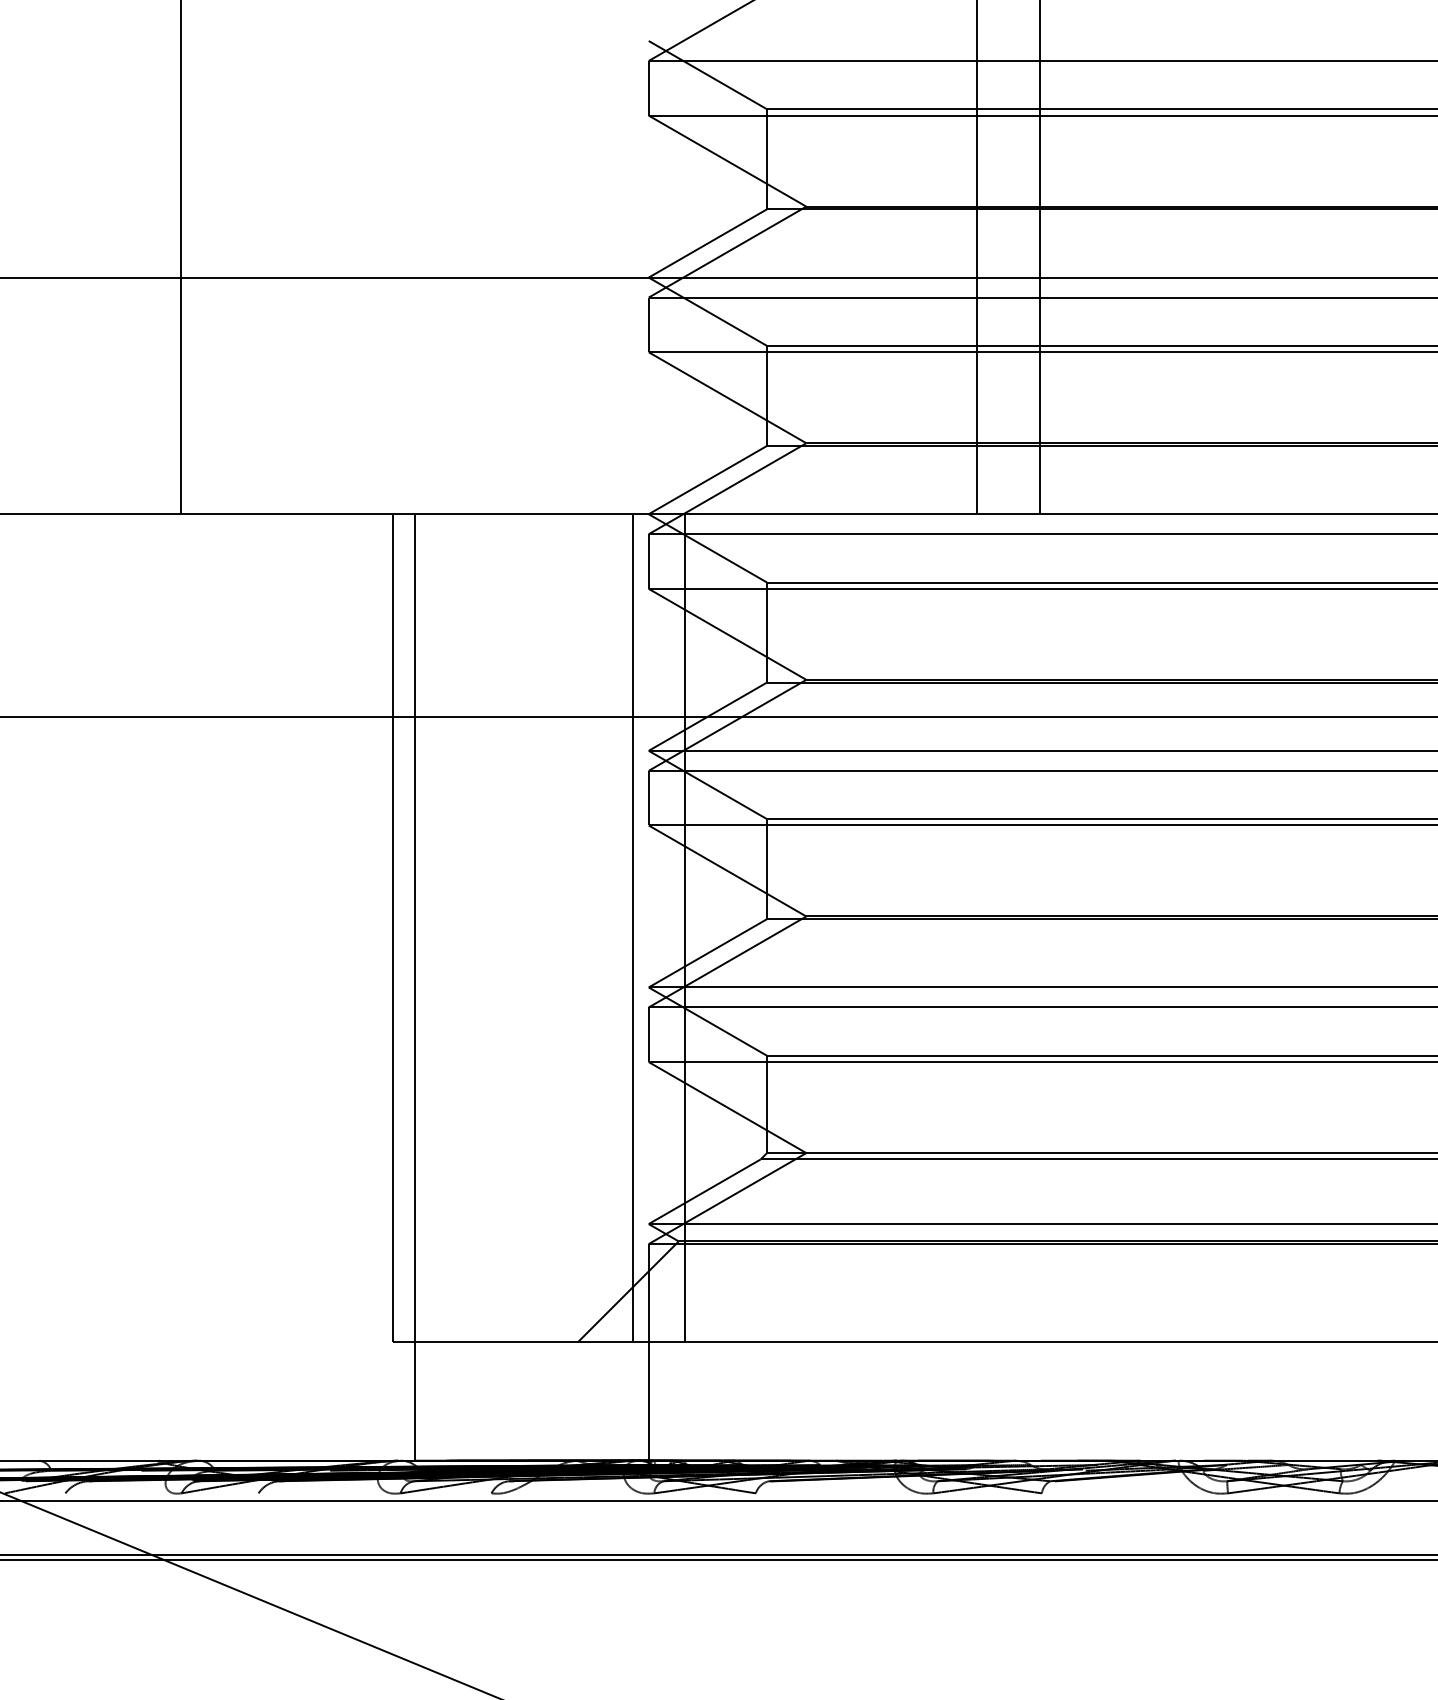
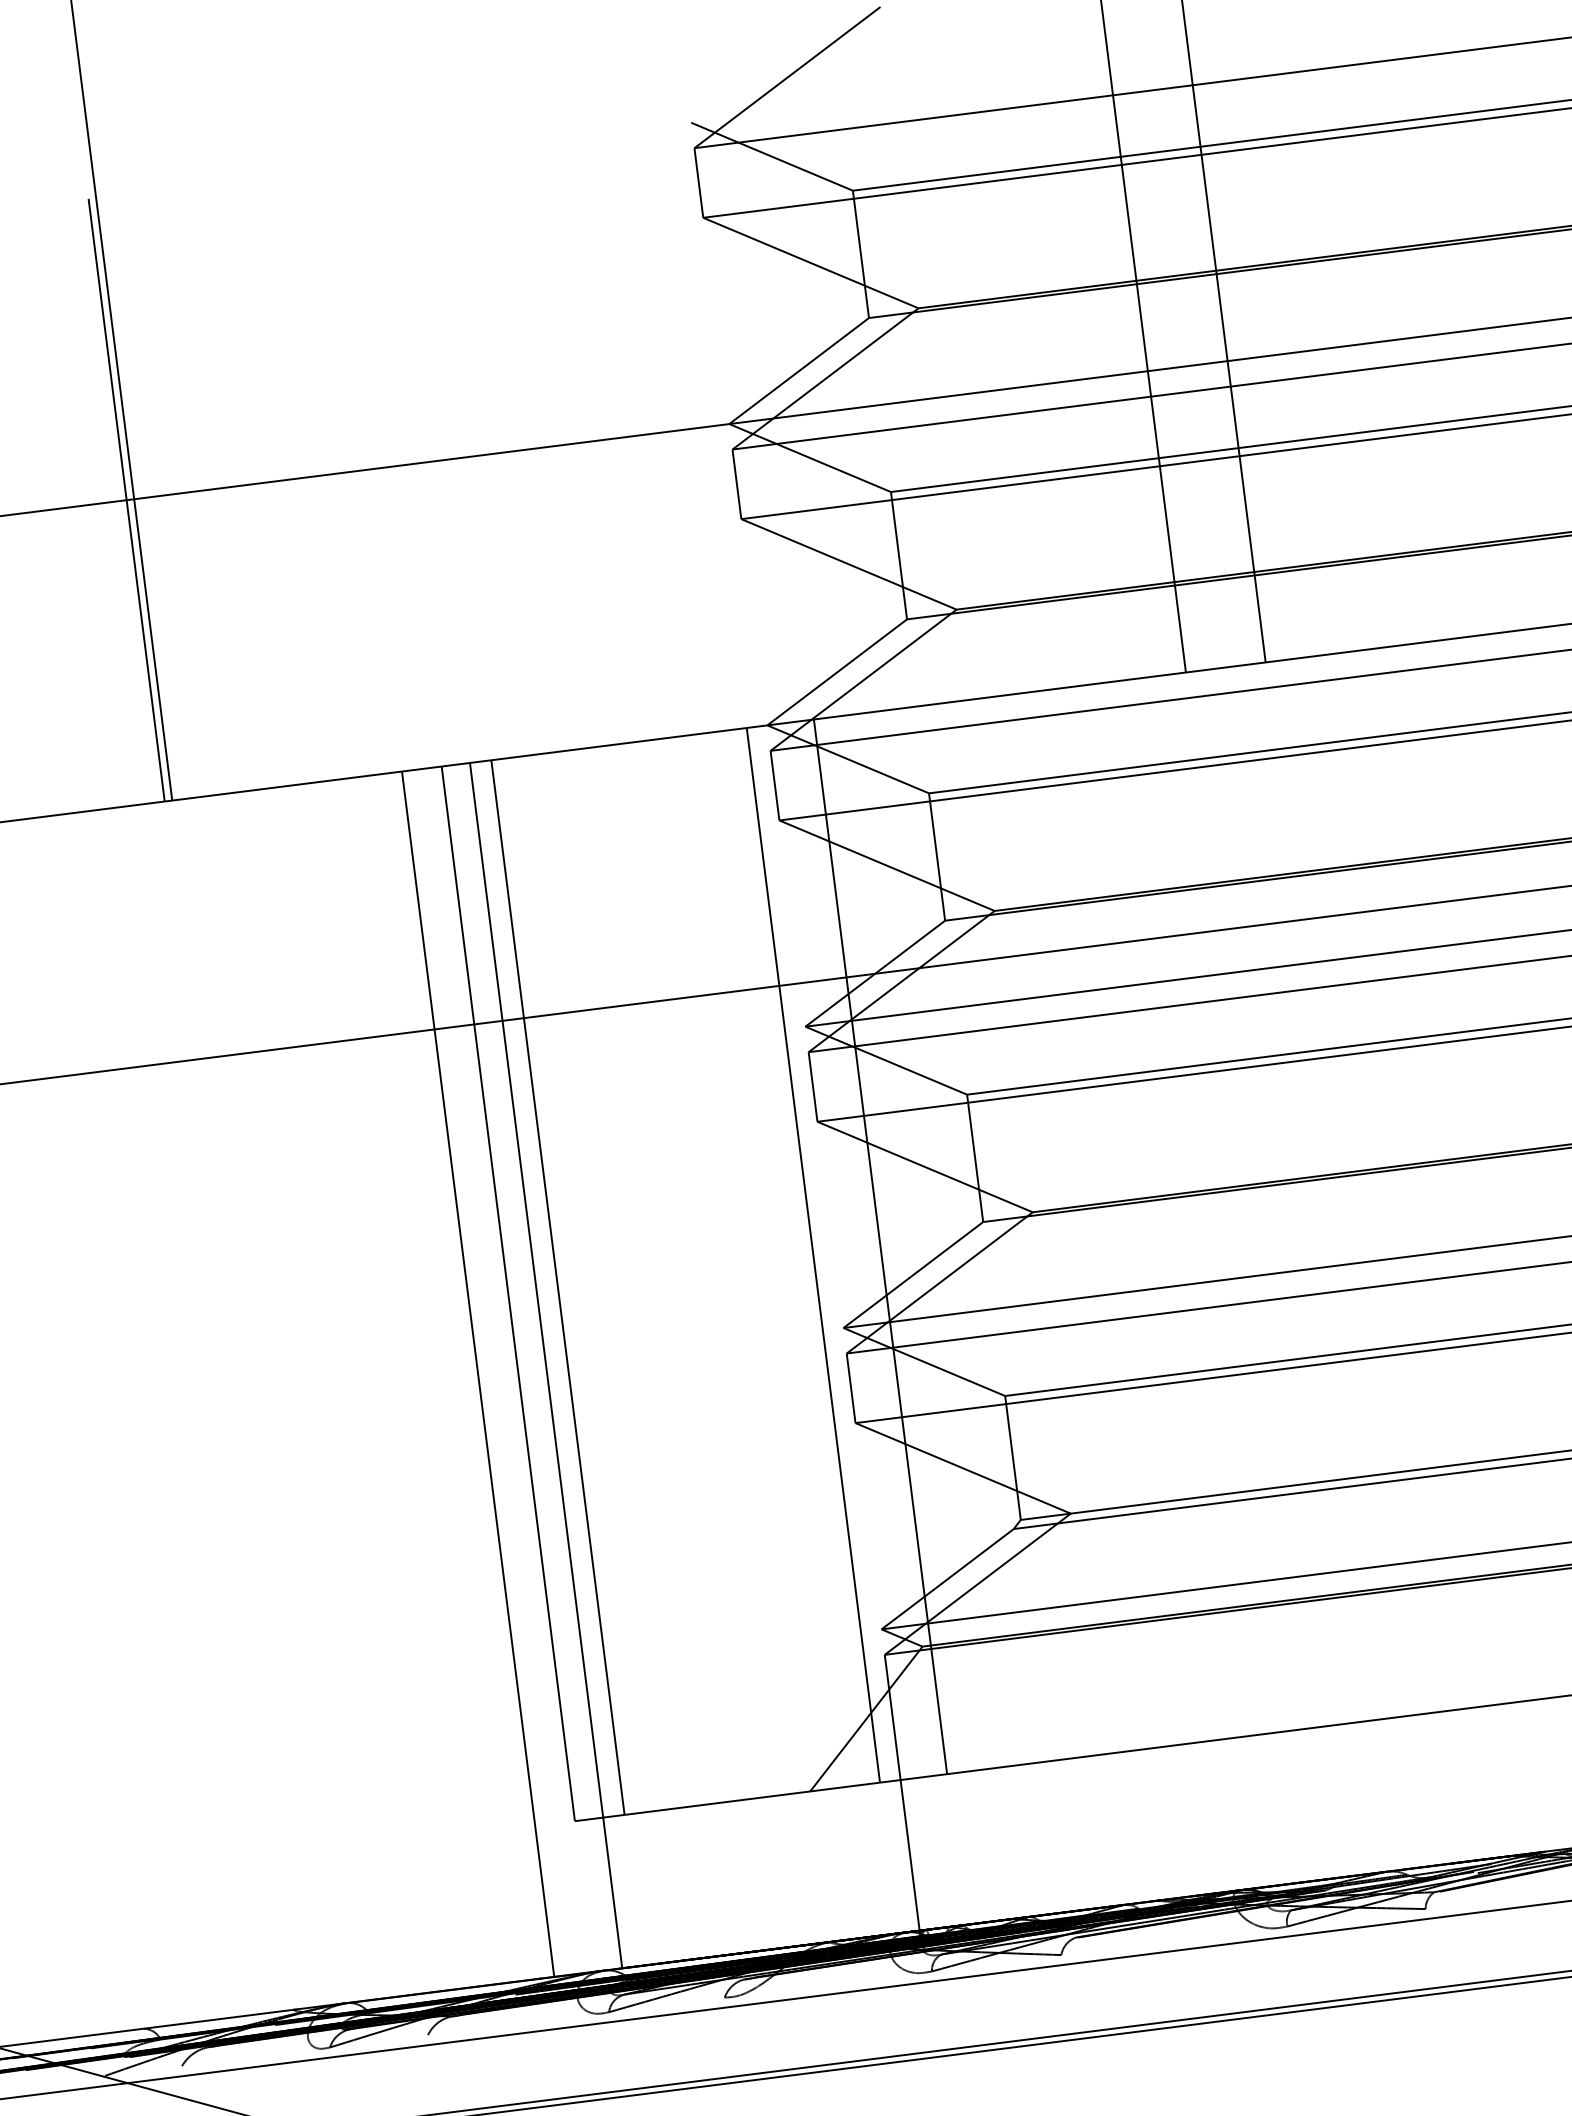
line: (175, 277) -> (126, 500), added
line: (431, 928) -> (557, 1287), added
line: (361, 987) -> (477, 1374), added

